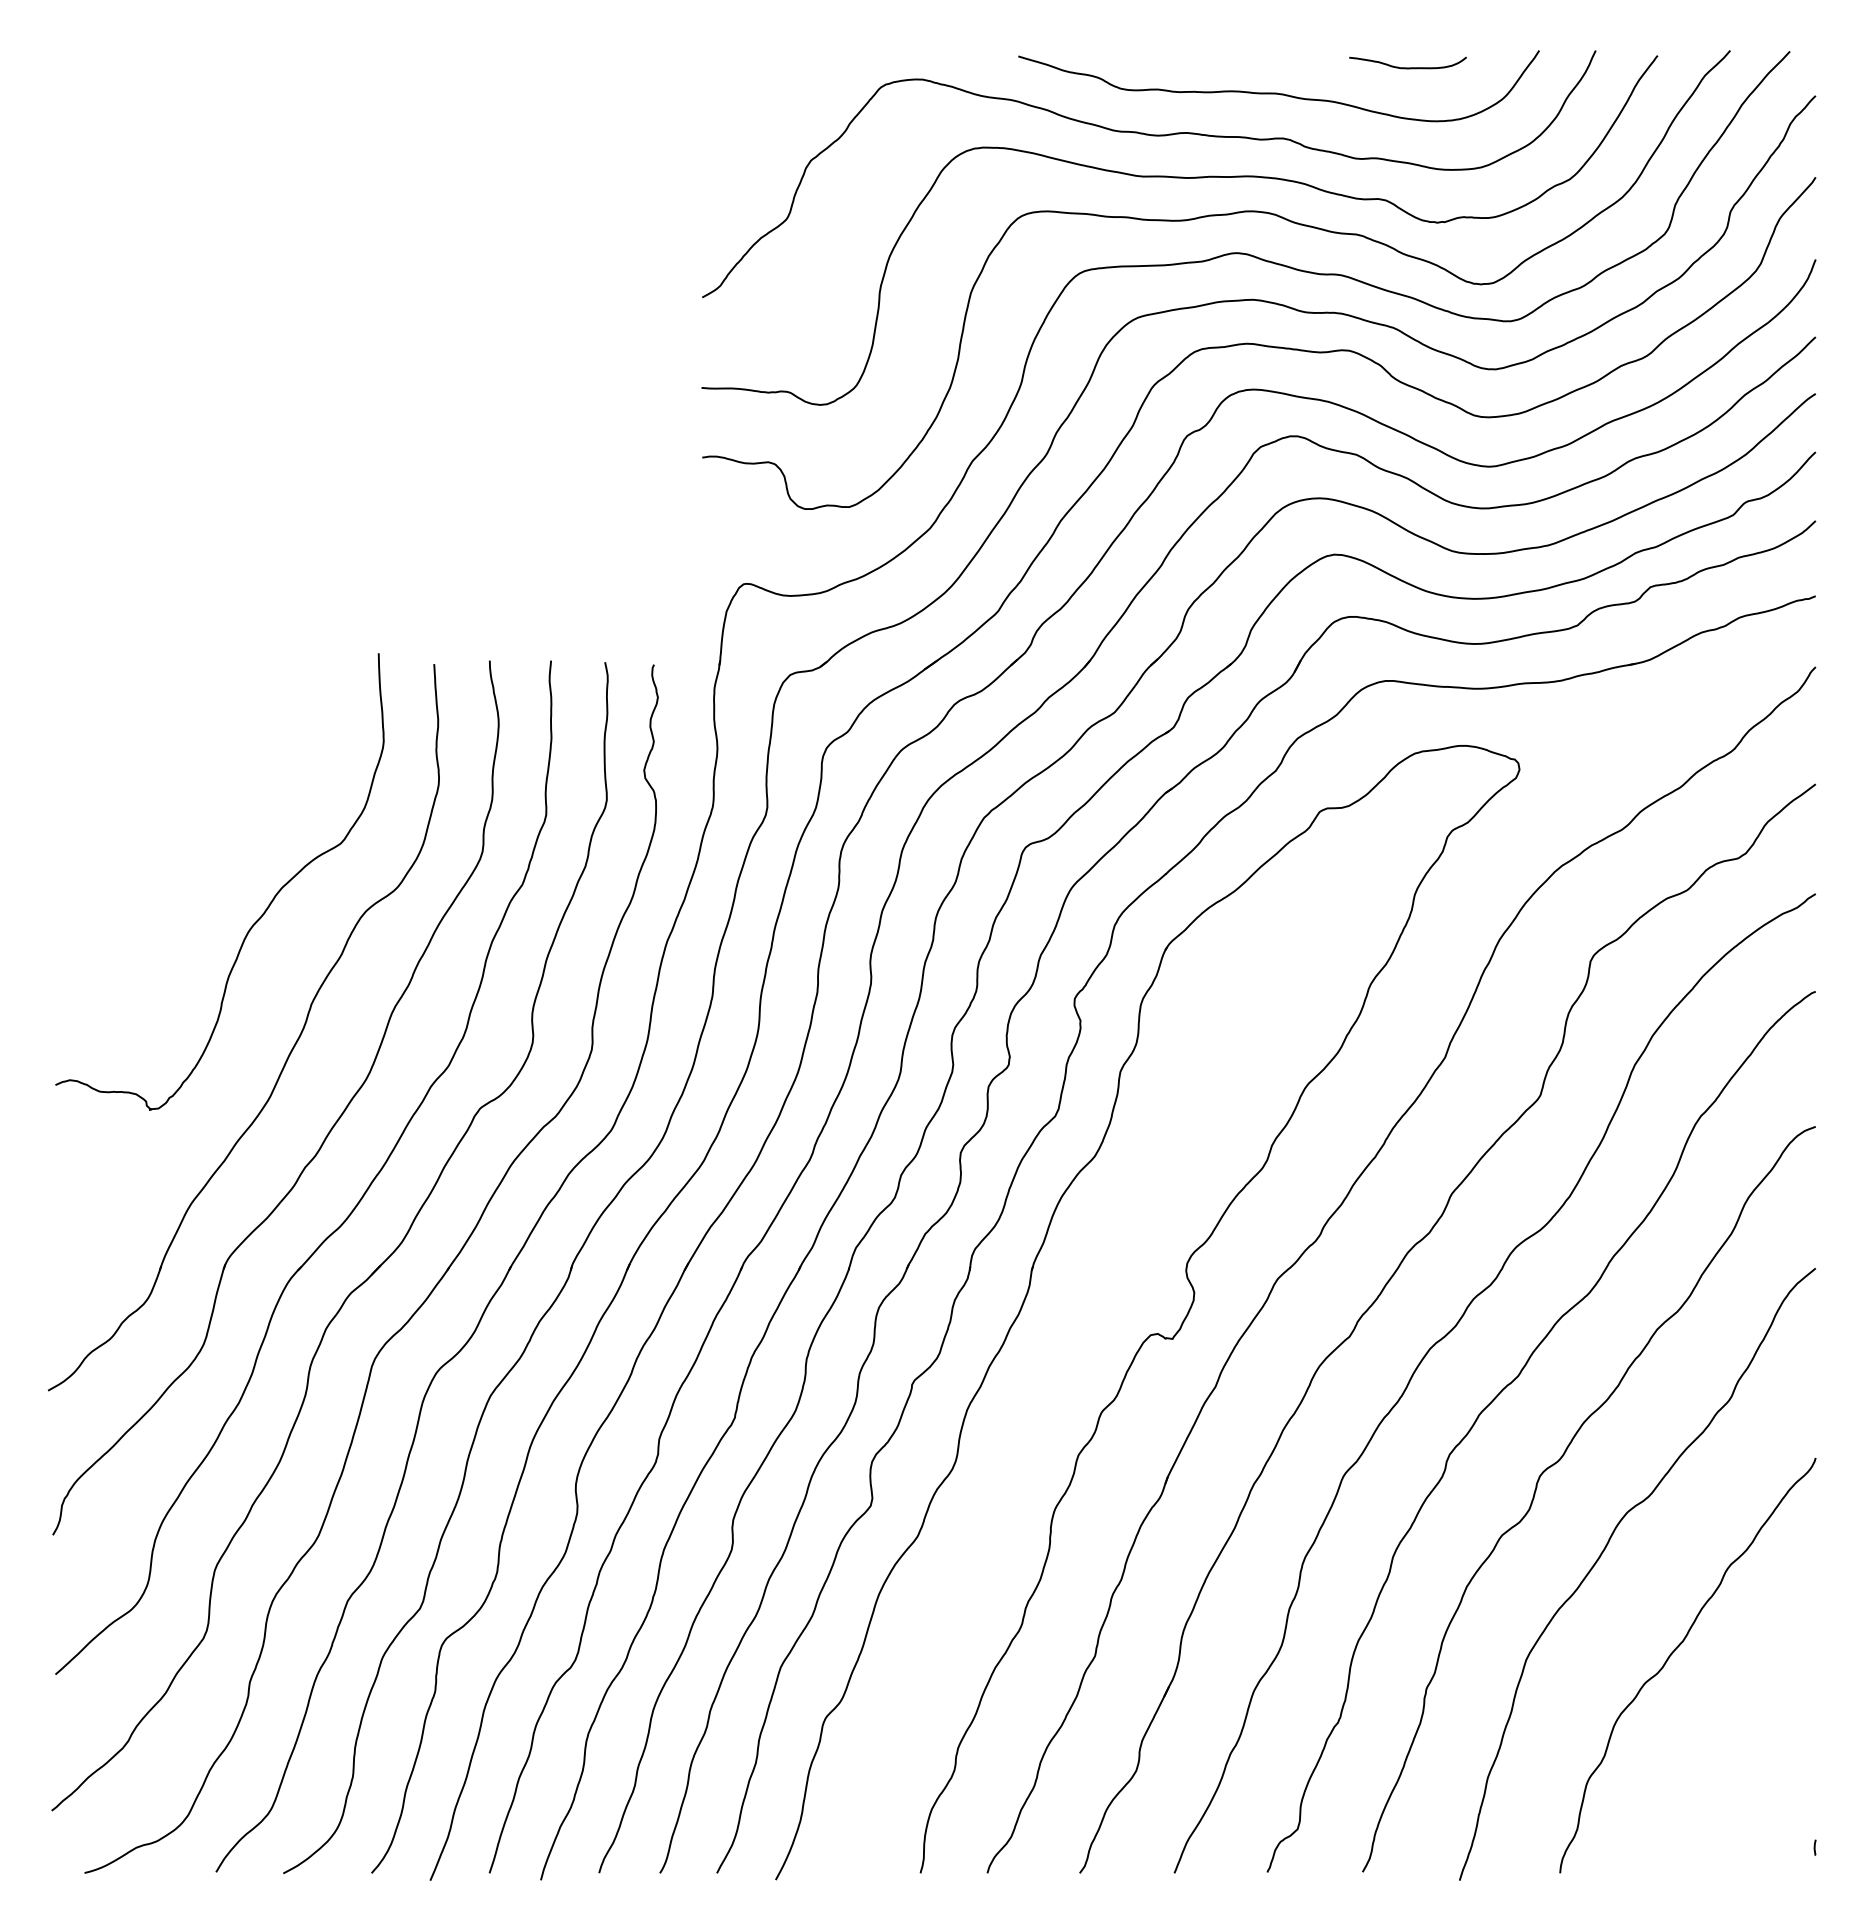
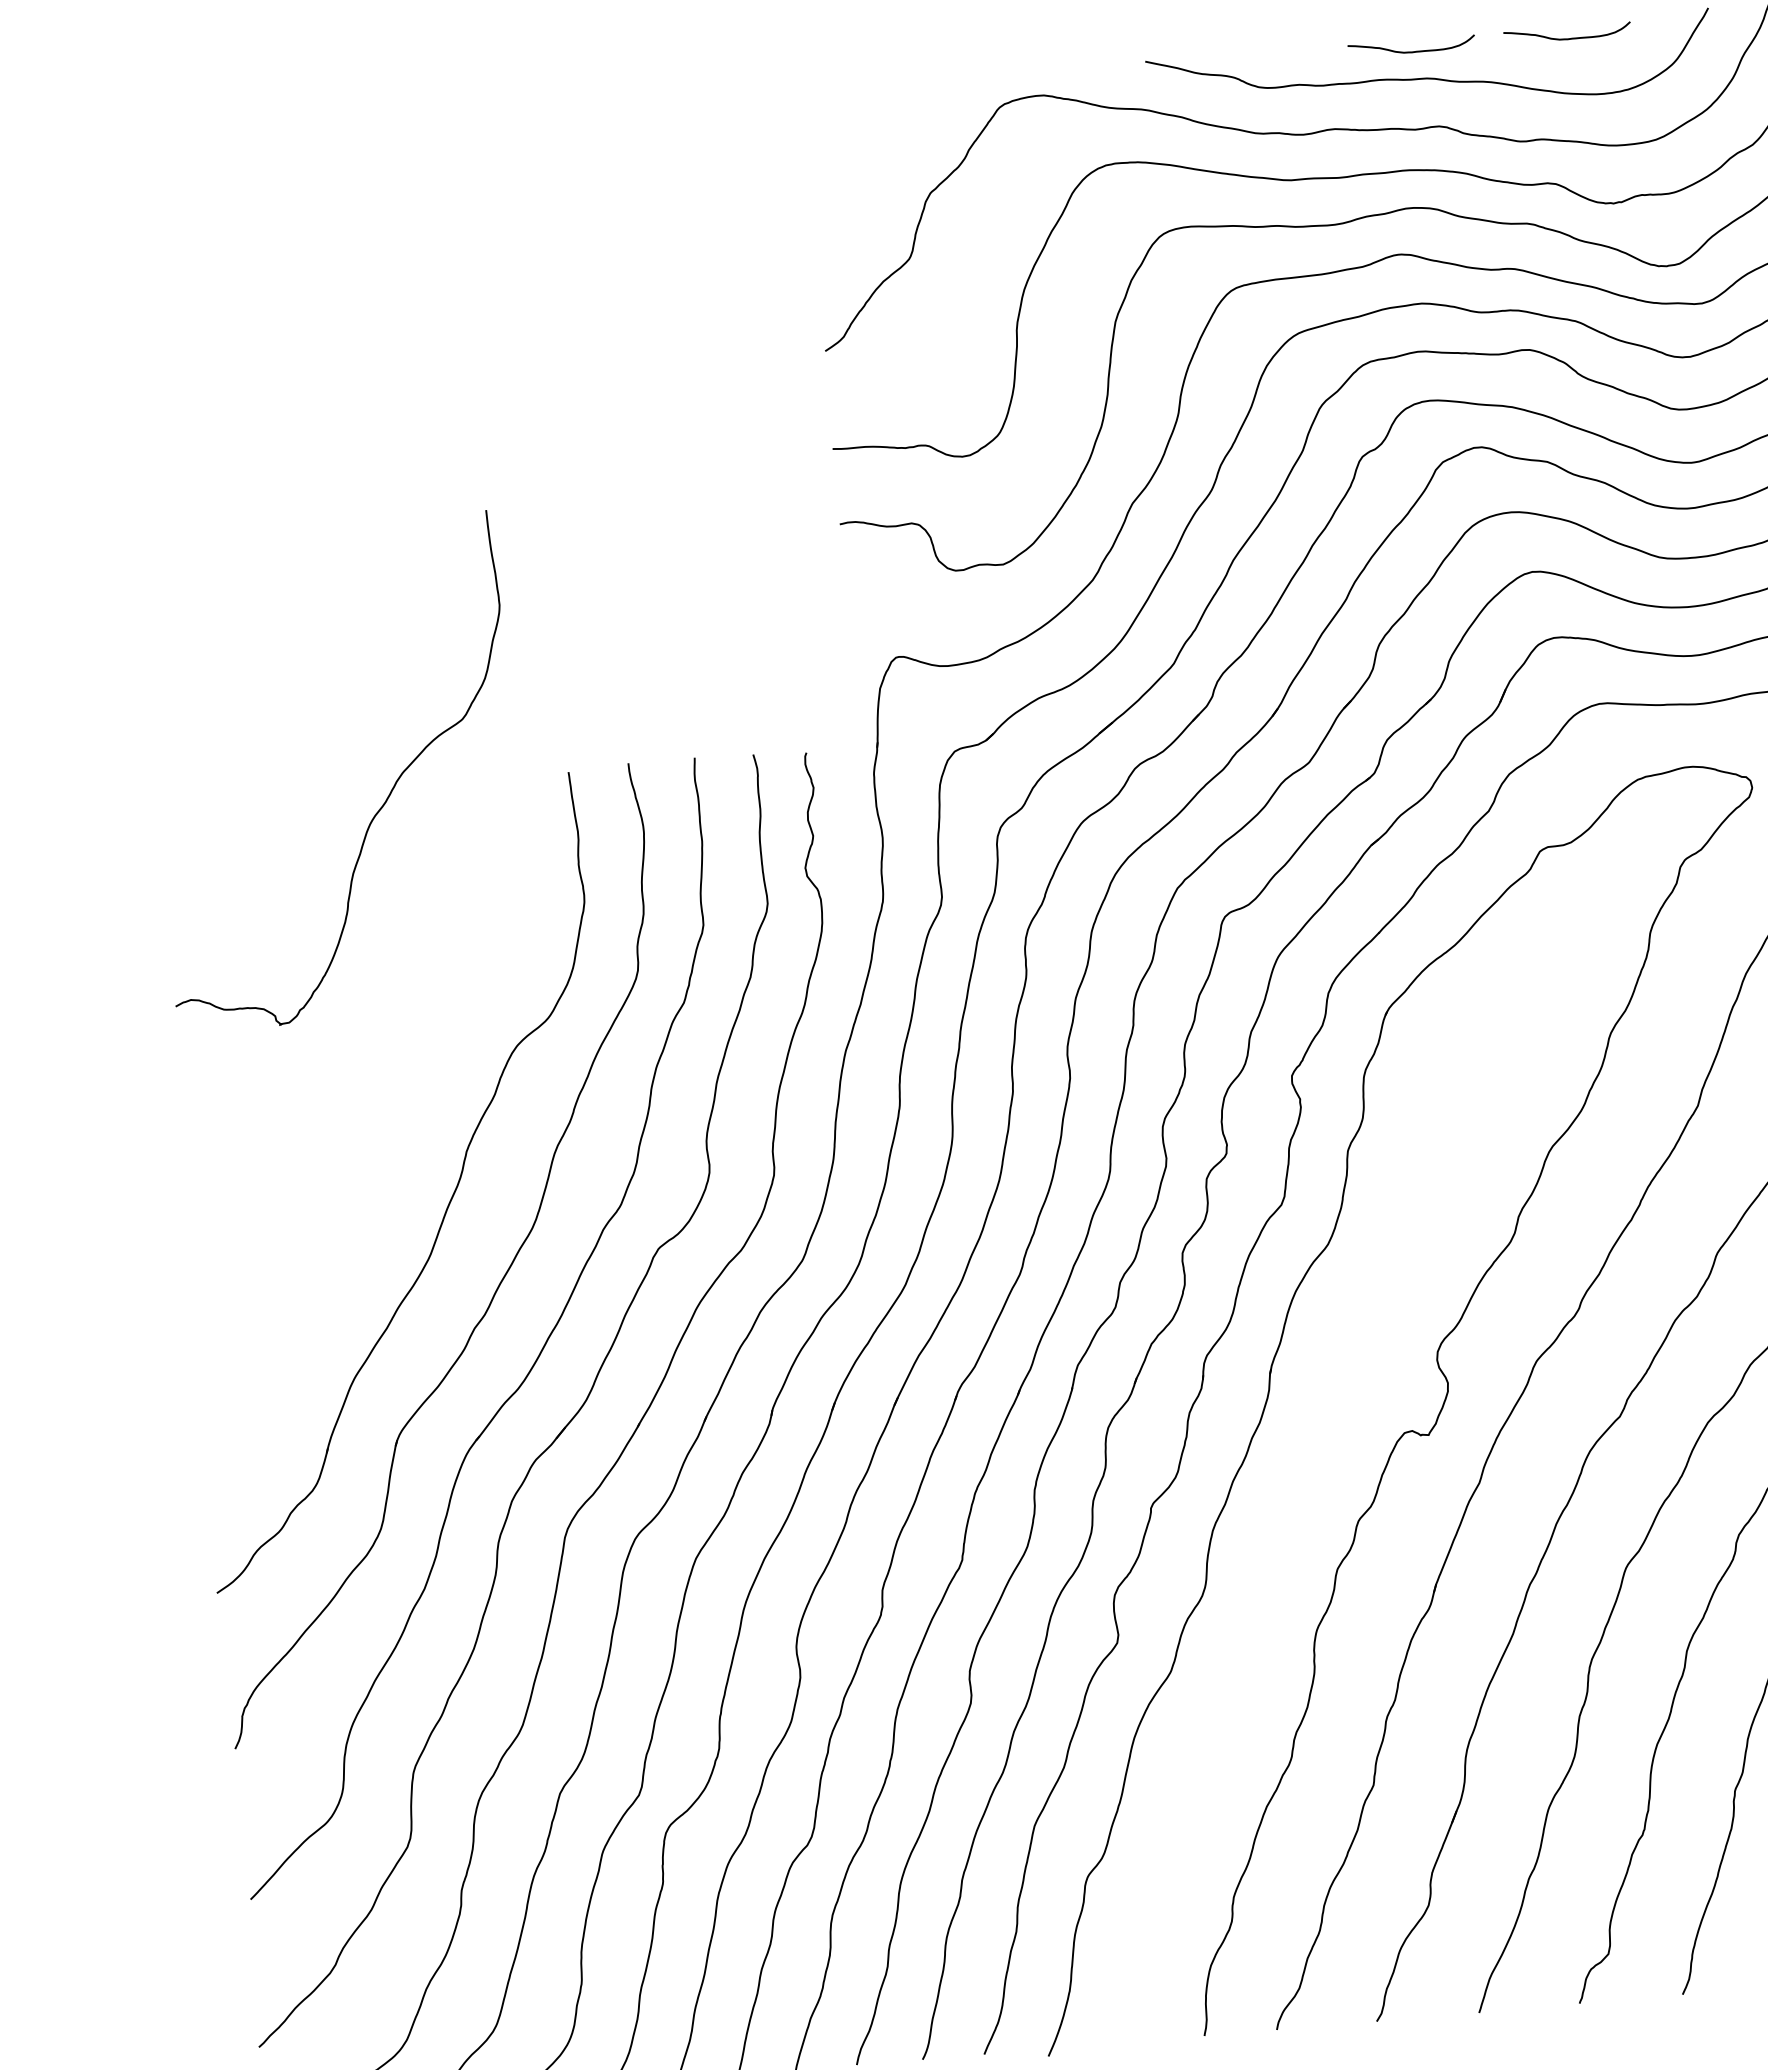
curve: (1263, 67) -> (1411, 51), added
curve: (264, 910) -> (385, 798), moved

